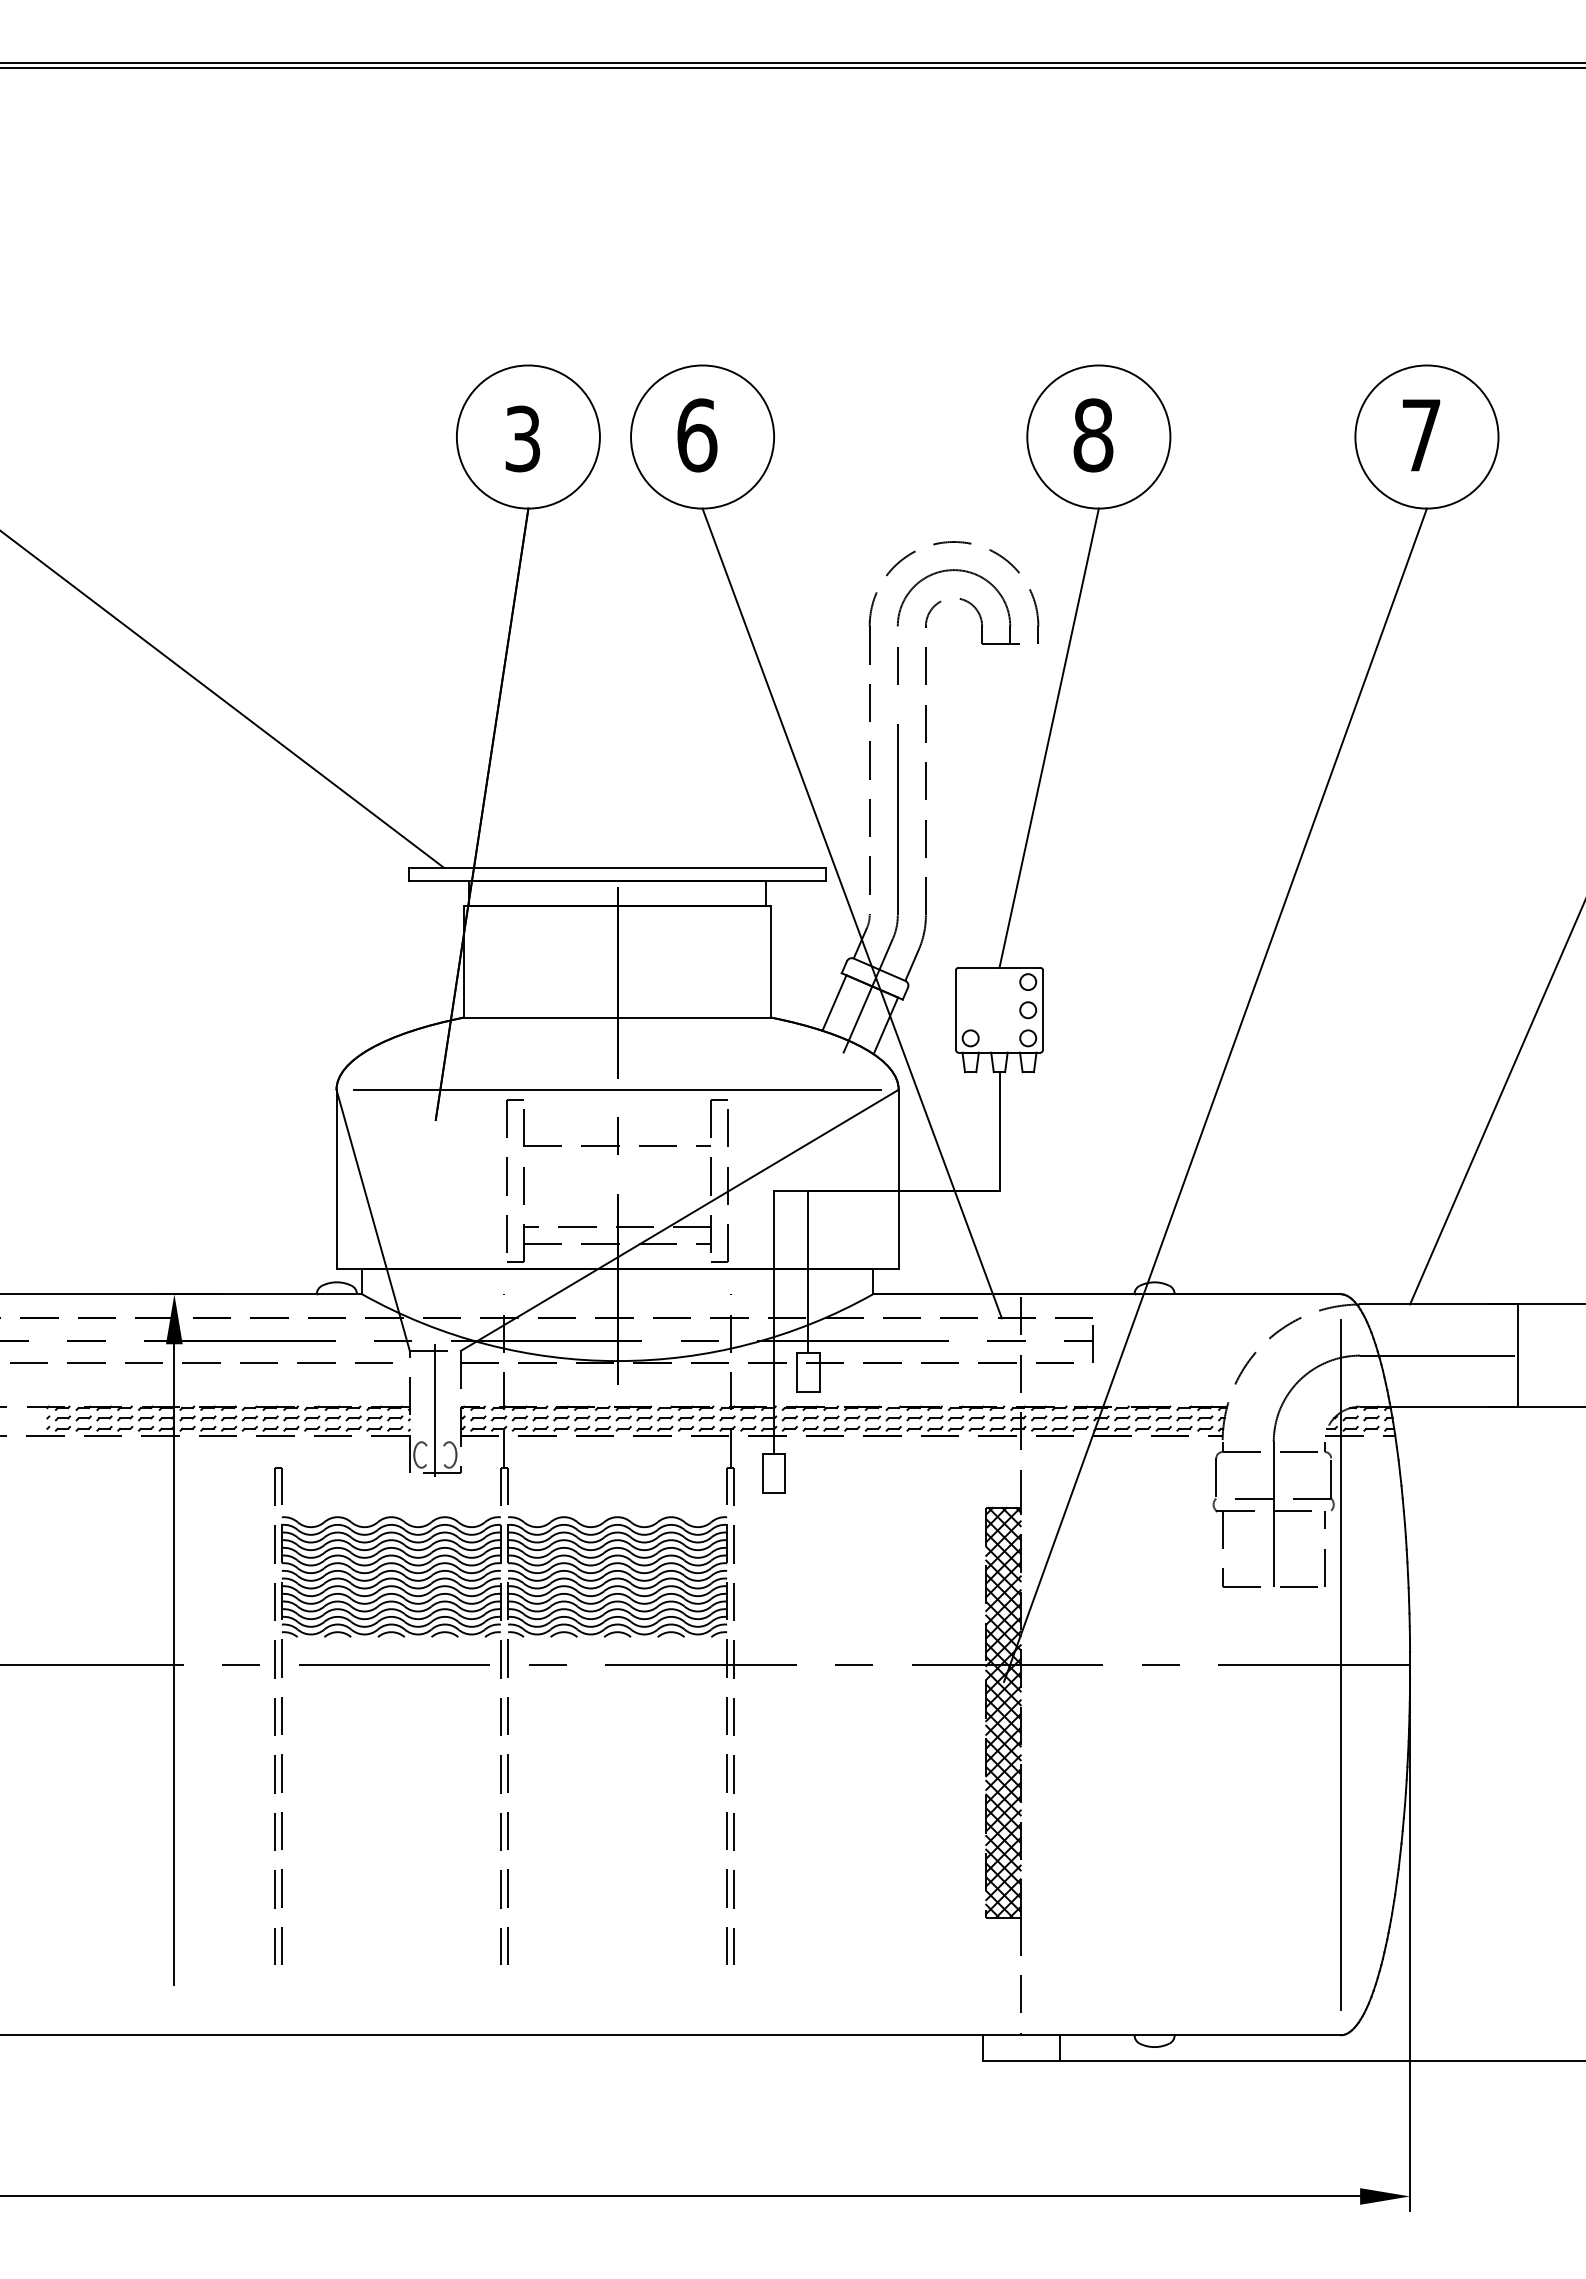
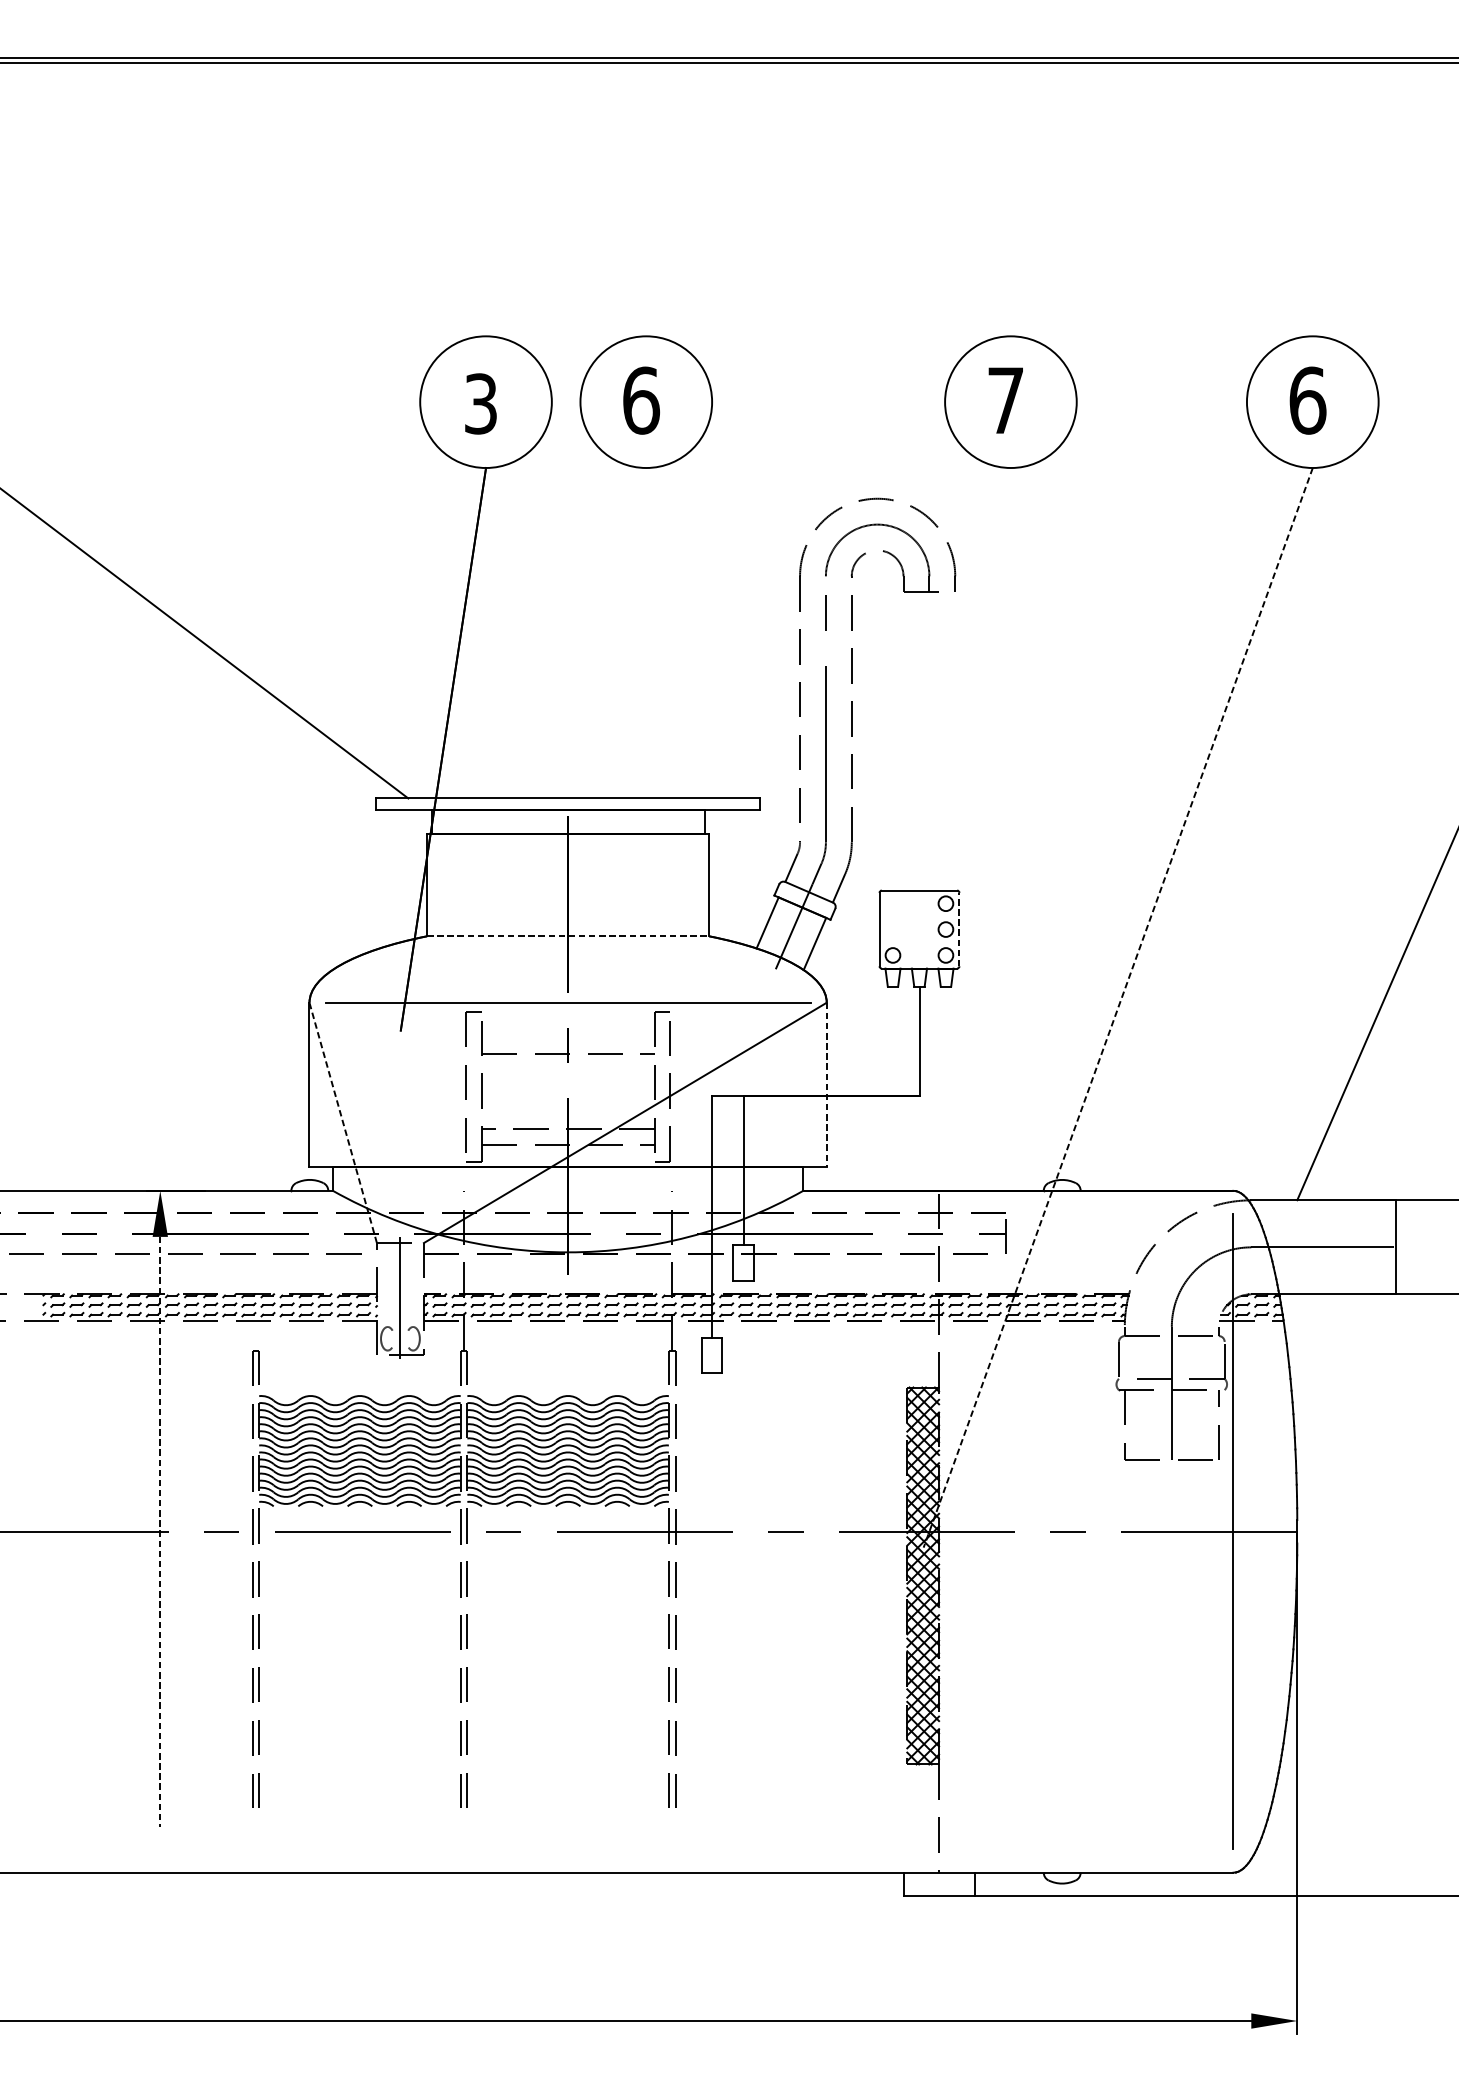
text: (1093, 435) -> (1005, 400), 8 -> 7
text: (1421, 435) -> (1307, 400), 7 -> 6
line: (1048, 737) -> (964, 678), removed
line: (851, 913) -> (783, 840), removed
line: (1042, 1010) -> (959, 929), solid -> dashed
line: (618, 1017) -> (568, 936), solid -> dashed
line: (1215, 1095) -> (1118, 1008), solid -> dashed
line: (898, 1179) -> (826, 1085), solid -> dashed
line: (373, 1220) -> (343, 1123), solid -> dashed
line: (174, 1665) -> (160, 1532), solid -> dashed

